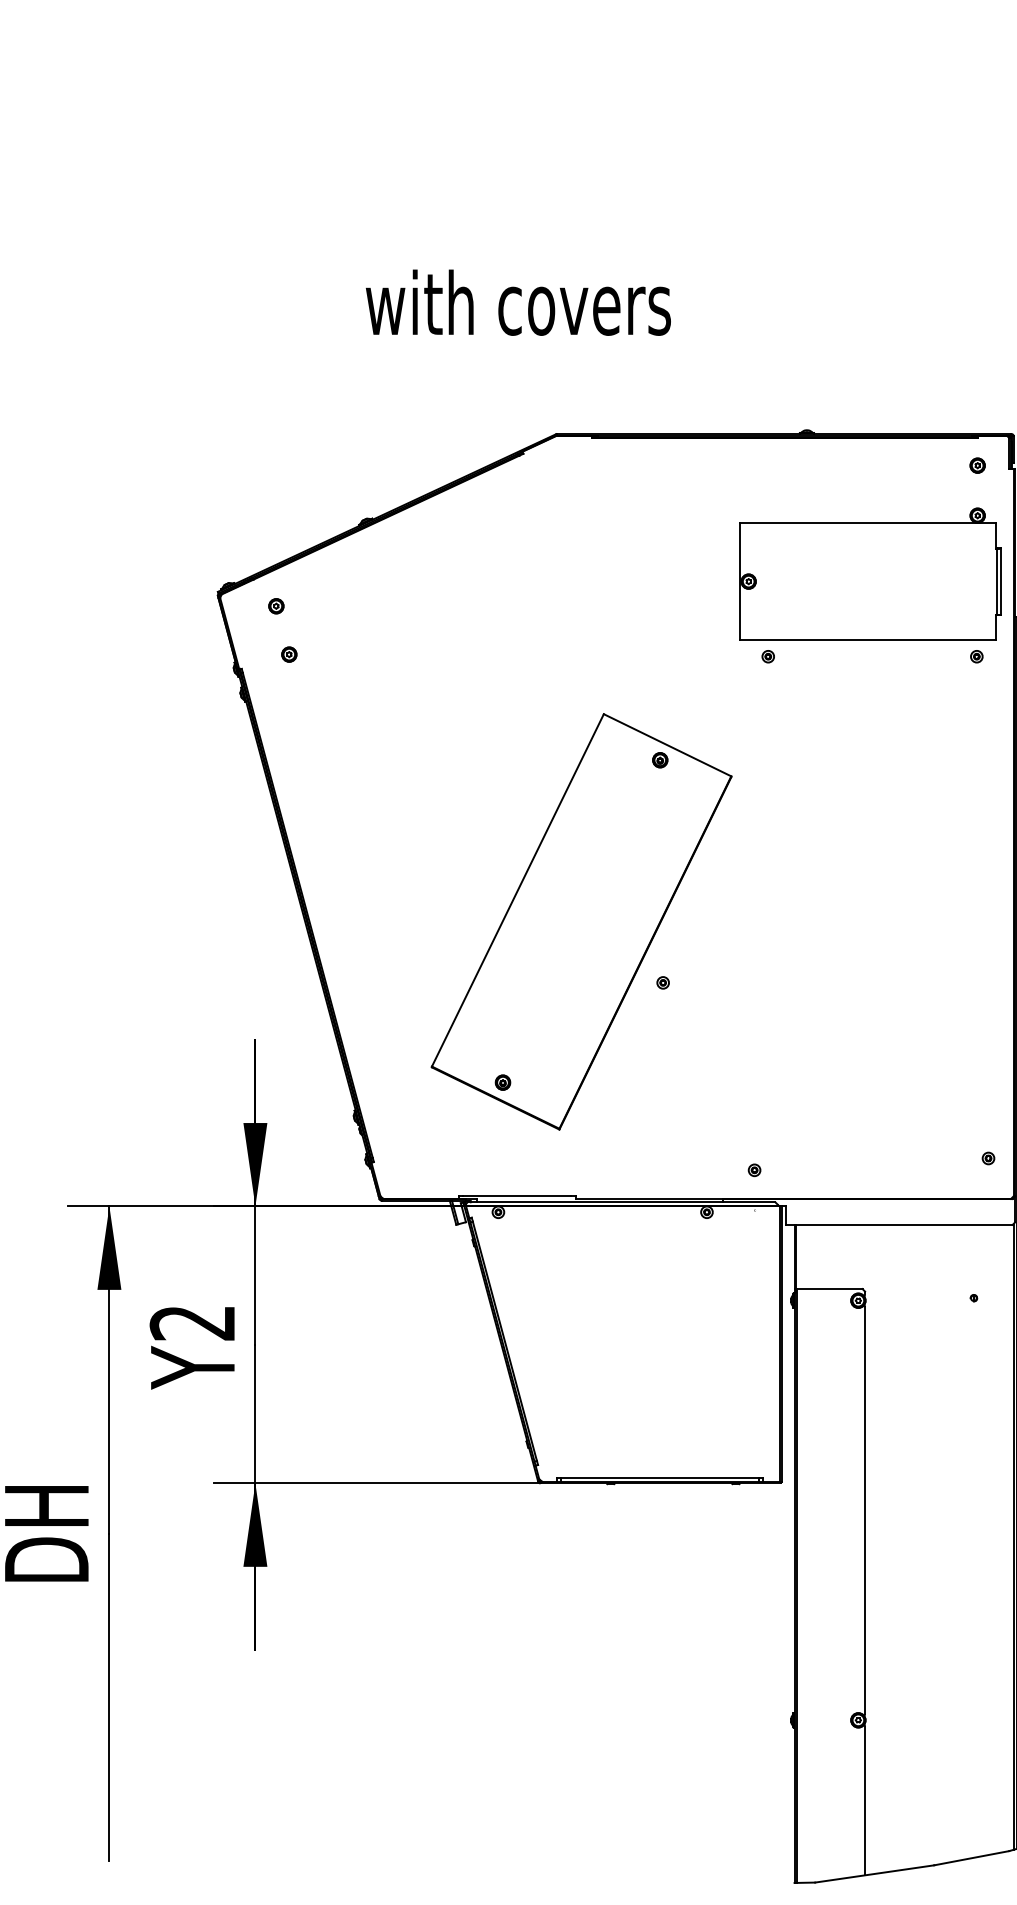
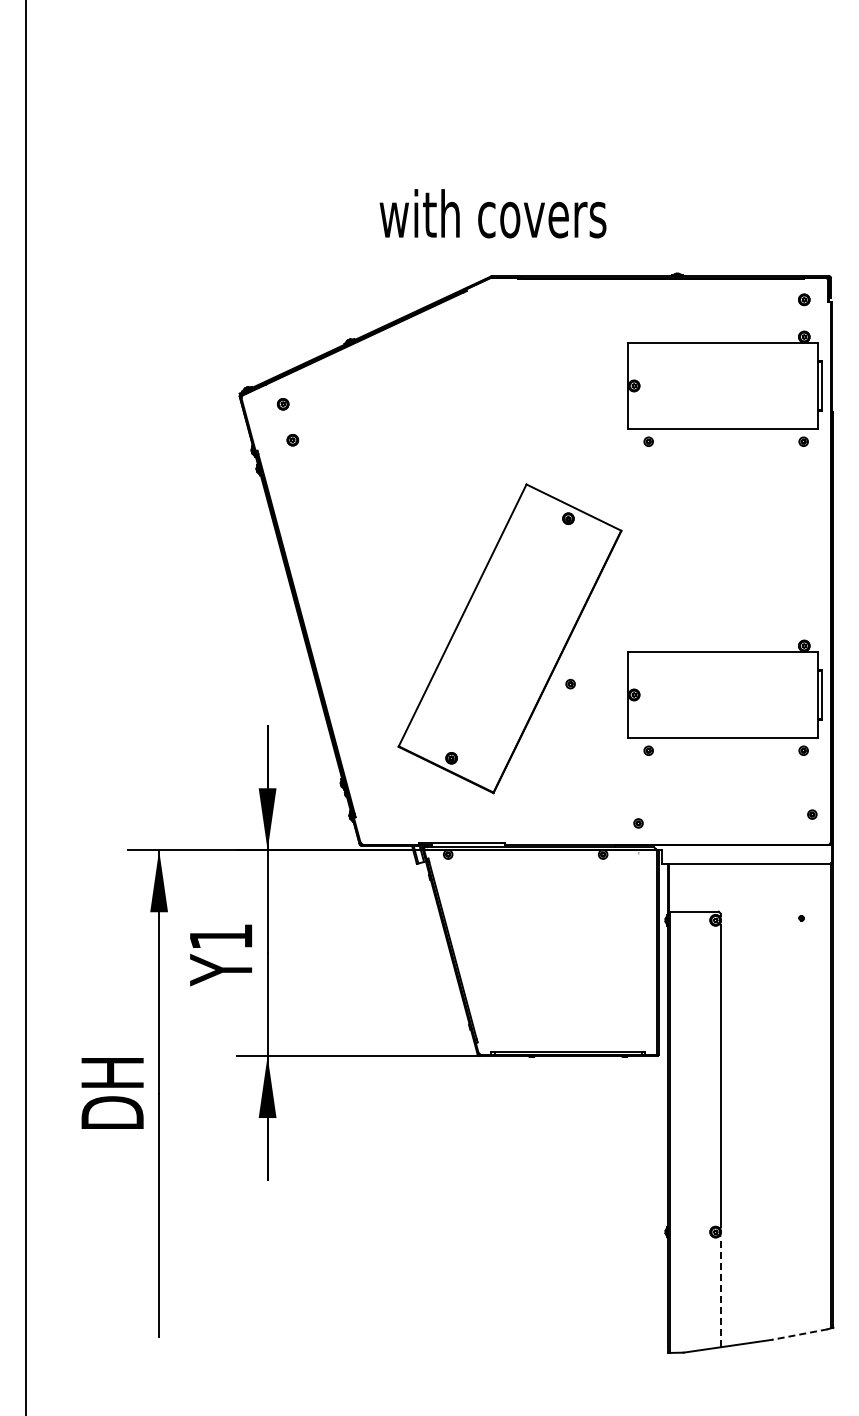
text: (517, 302) -> (492, 213), moved
part: (870, 1000) -> (724, 697), added
text: (191, 1322) -> (220, 936), Y2 -> Y1
line: (864, 1800) -> (720, 1291), solid -> dashed
line: (971, 1858) -> (799, 1334), solid -> dashed

